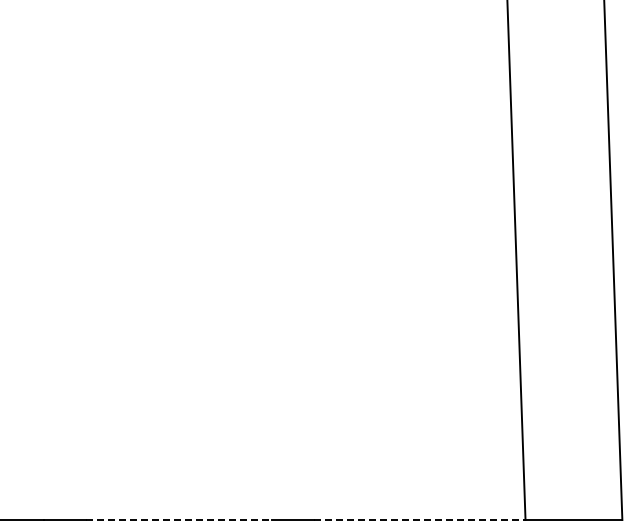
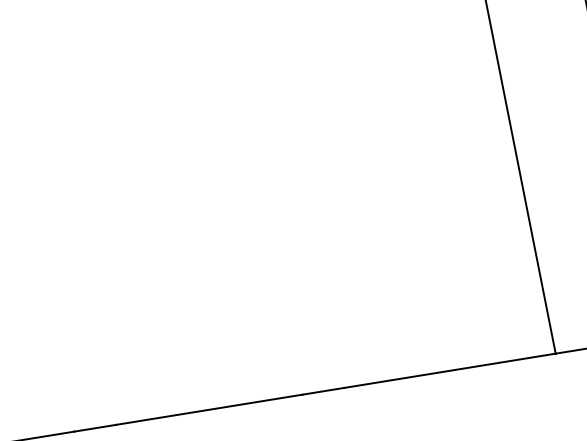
line: (179, 520) -> (209, 410), dashed -> solid
line: (419, 520) -> (449, 371), dashed -> solid

